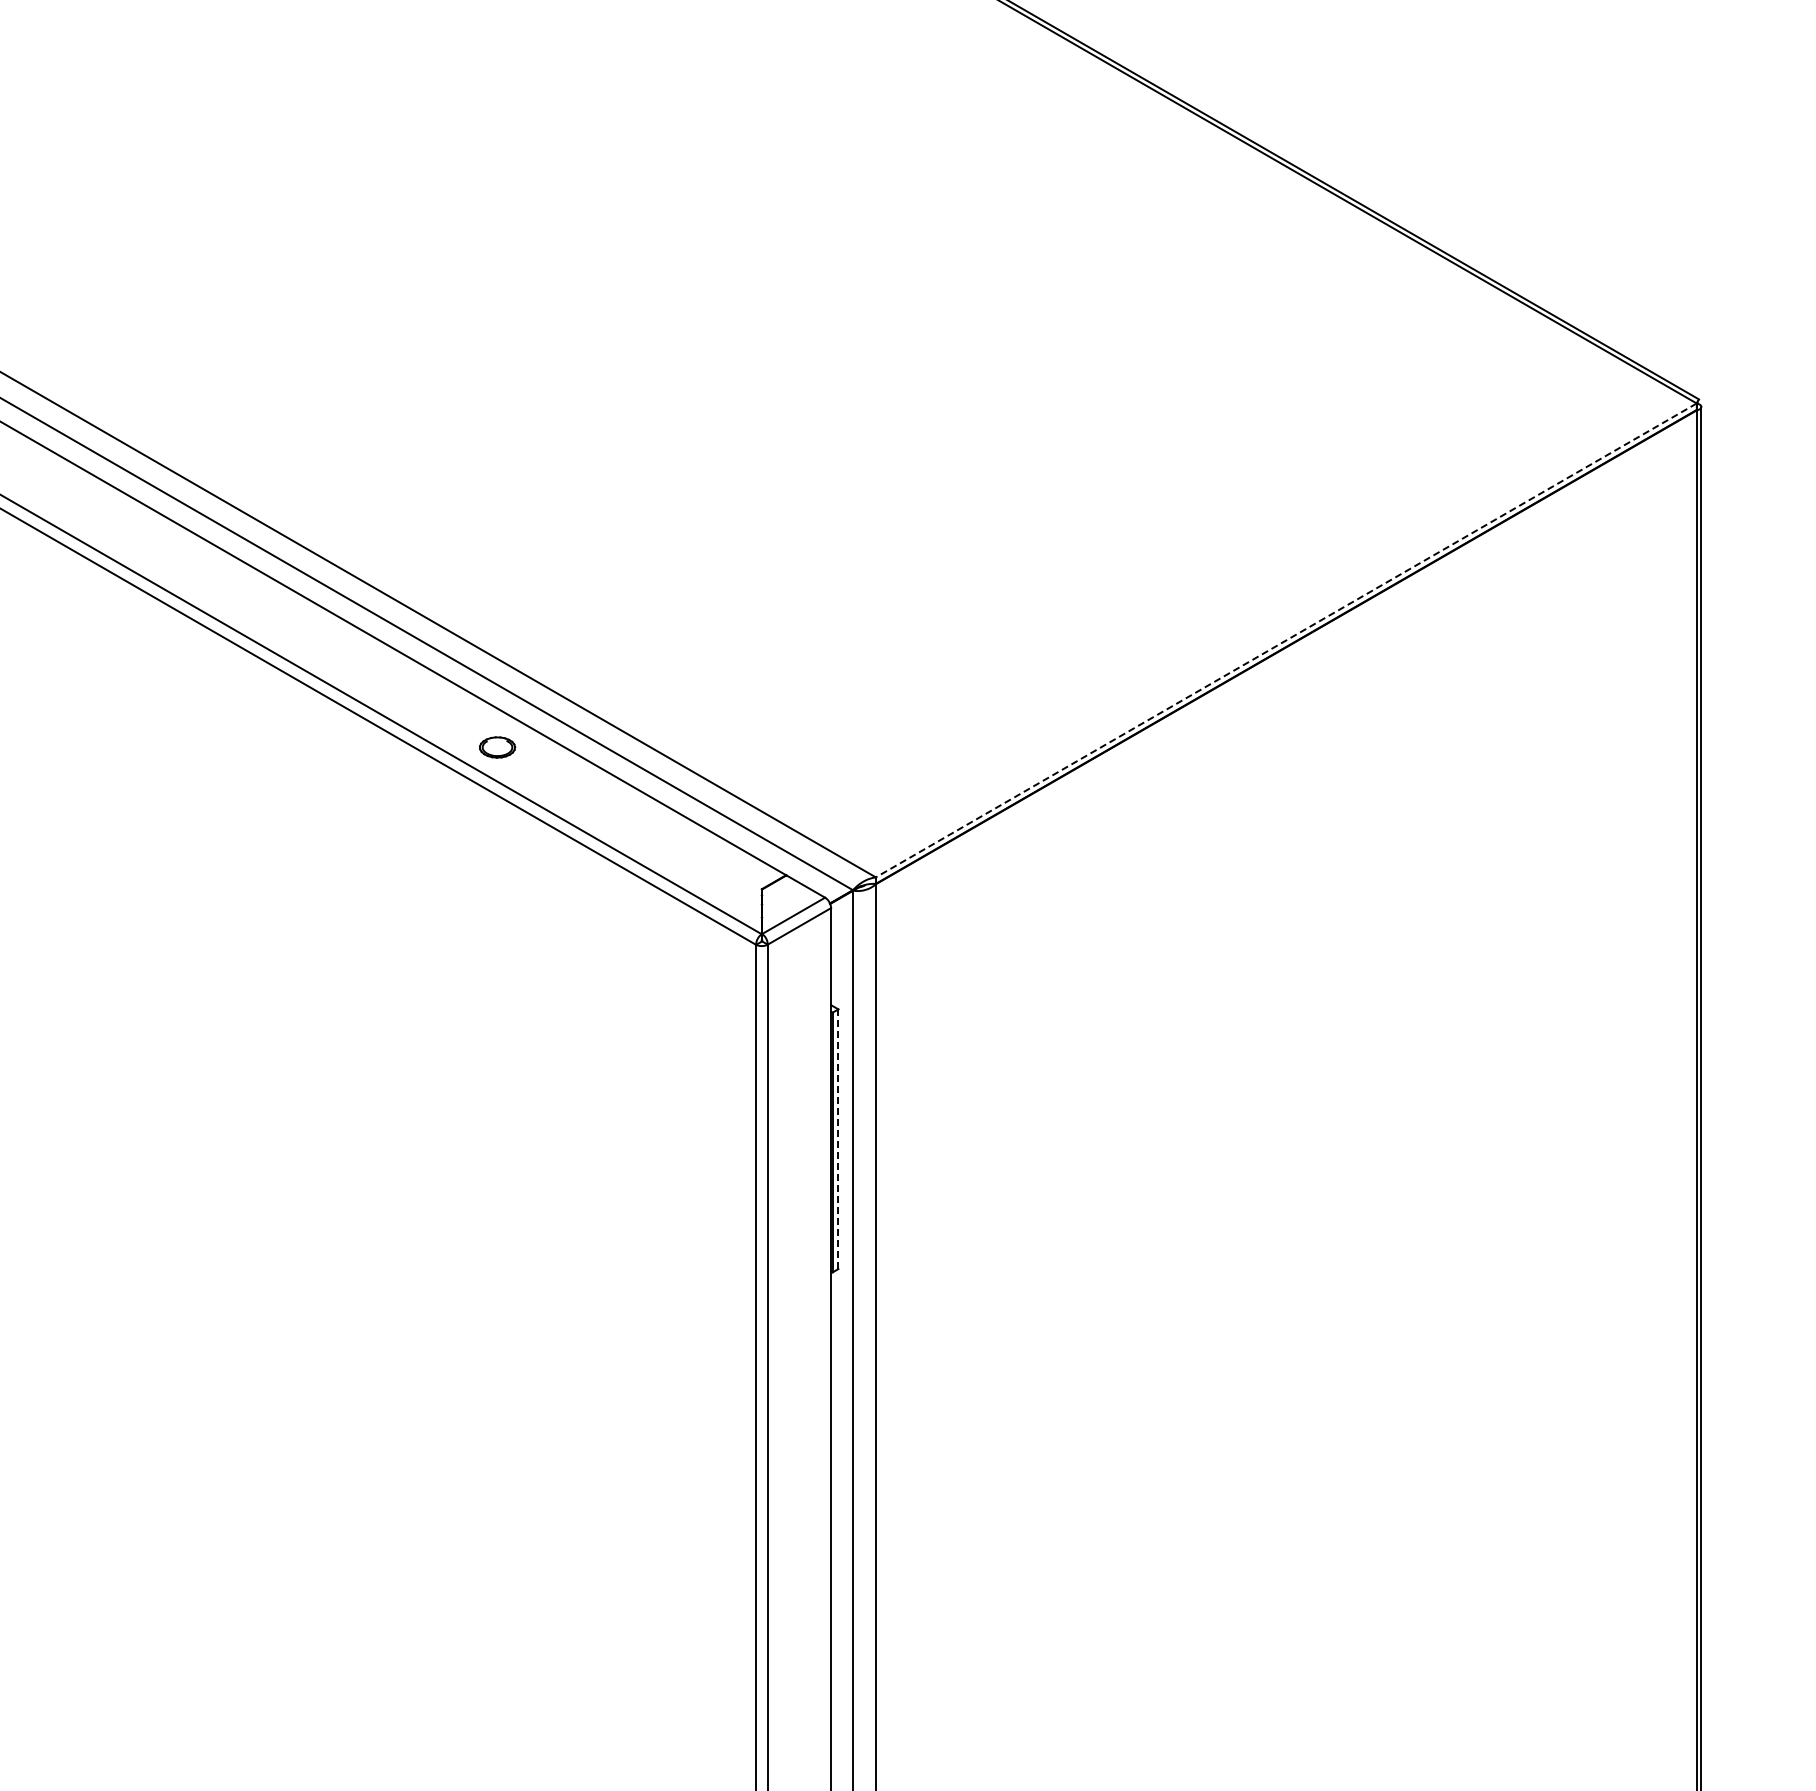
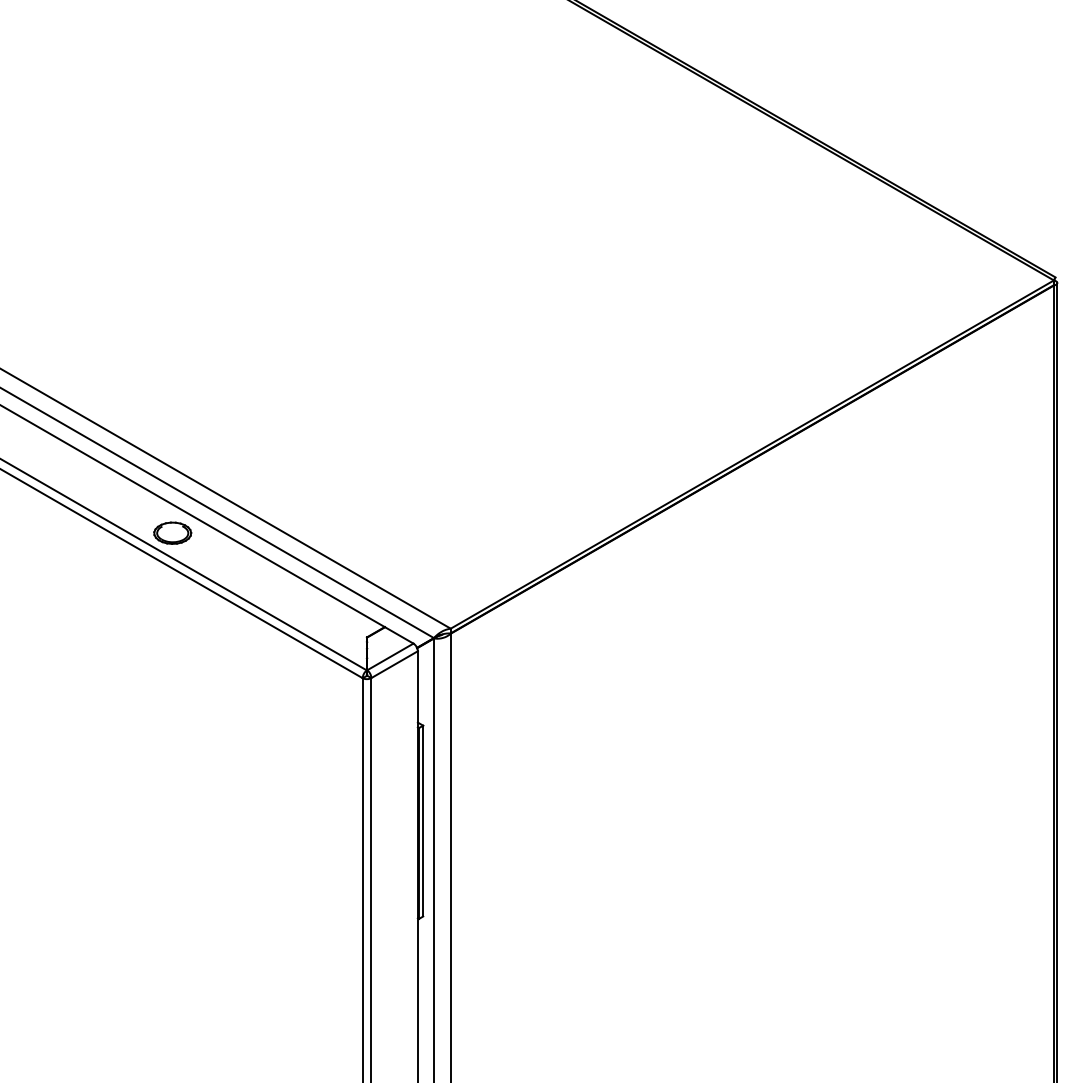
line: (1286, 640) -> (752, 454), dashed -> solid
part: (497, 747) -> (172, 533), size x1.43
line: (838, 1139) -> (423, 821), dashed -> solid

